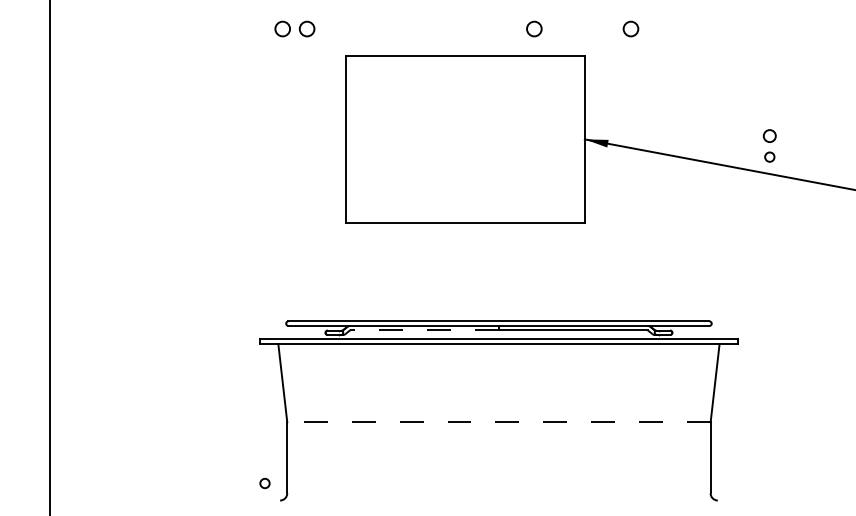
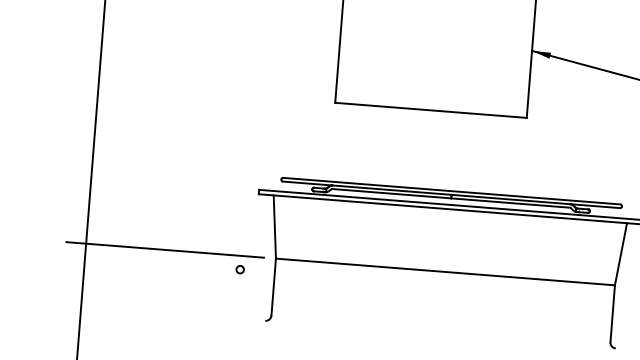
line: (424, 330) -> (391, 193), dashed -> solid
line: (148, 422) -> (164, 250), added
line: (498, 422) -> (445, 272), dashed -> solid
circle: (264, 483) -> (239, 269), moved

